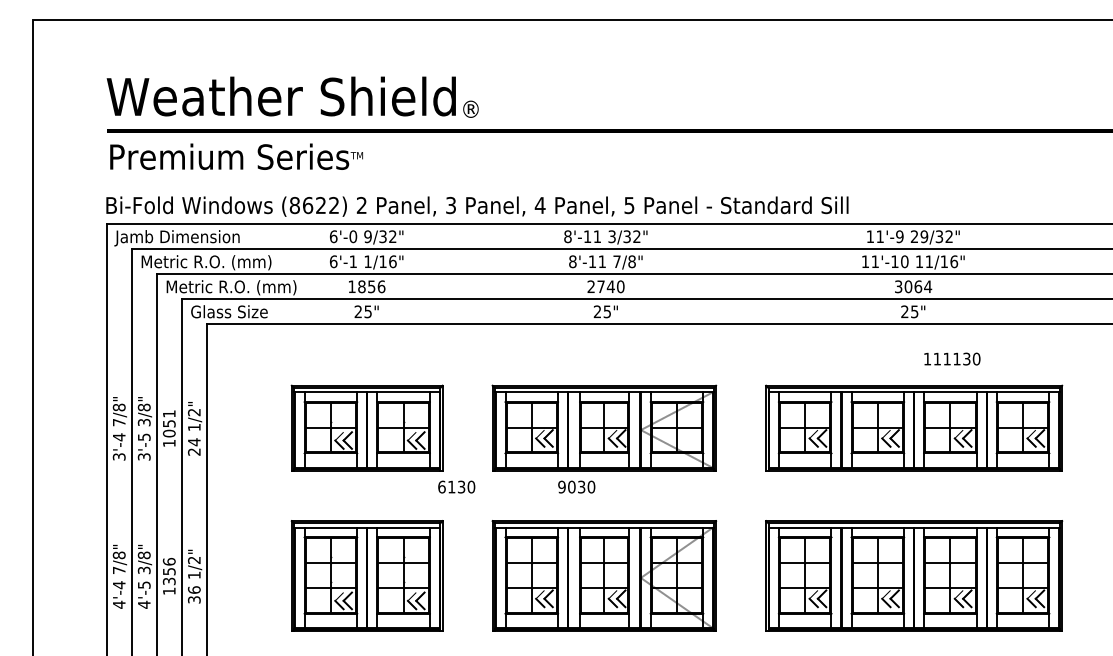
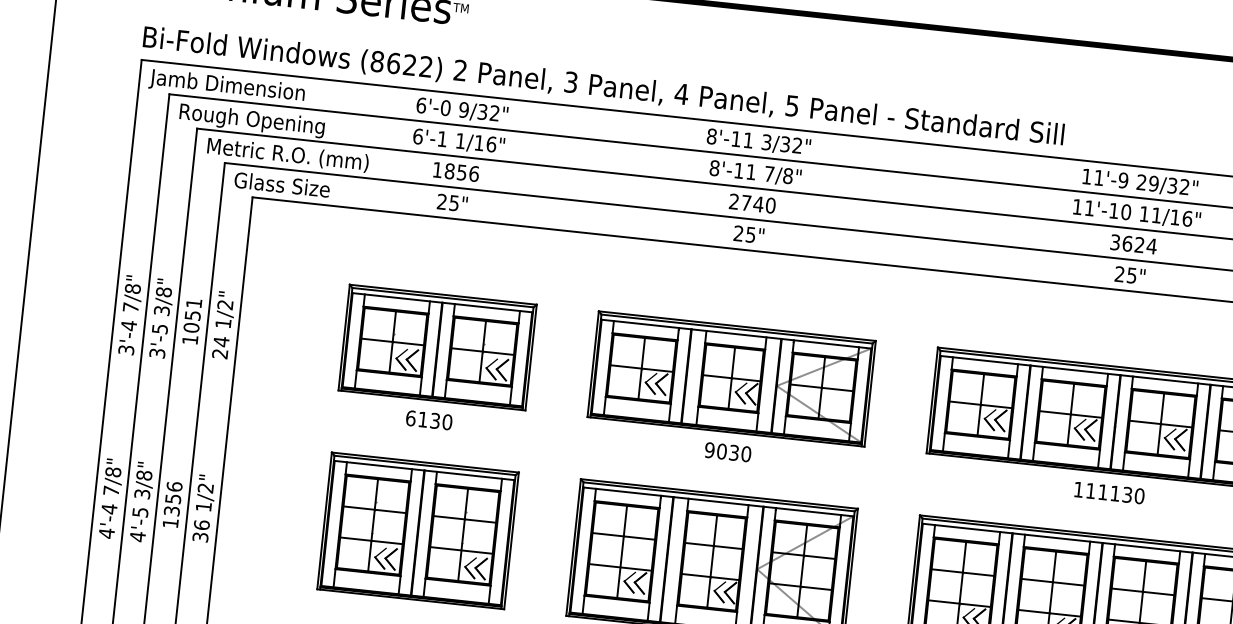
text: (207, 263) -> (261, 121), Metric R.O. (mm) -> Rough Opening
text: (913, 286) -> (1133, 244), 3064 -> 3624
text: (952, 358) -> (1109, 492), moved
text: (456, 486) -> (429, 419), moved
text: (576, 486) -> (727, 451), moved

